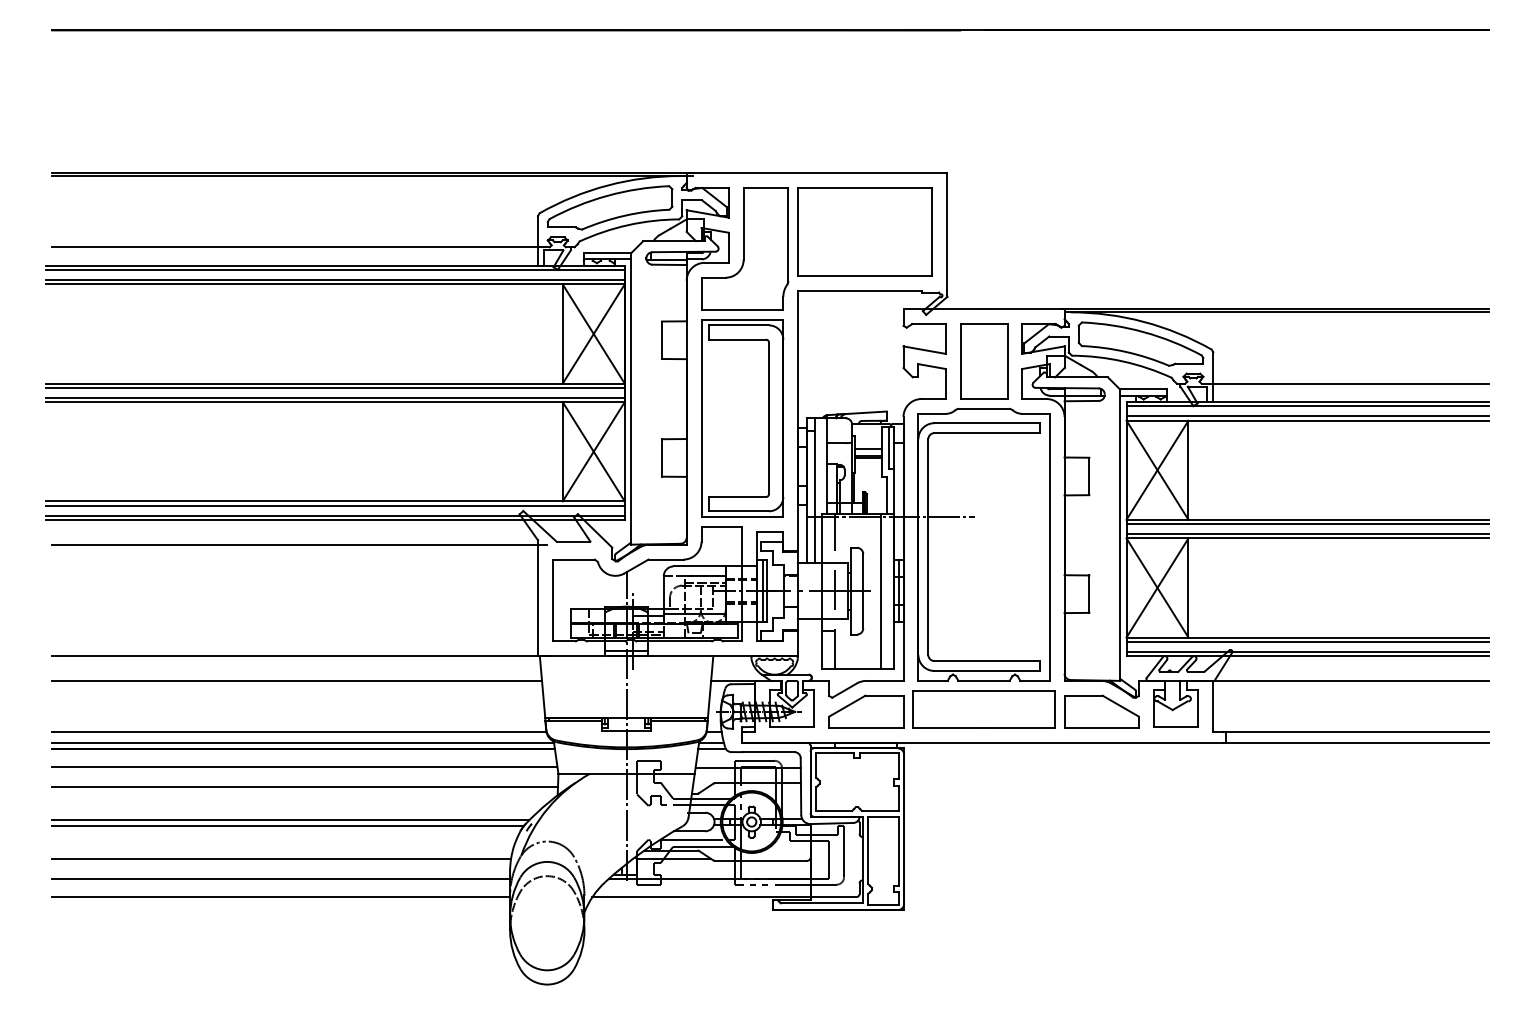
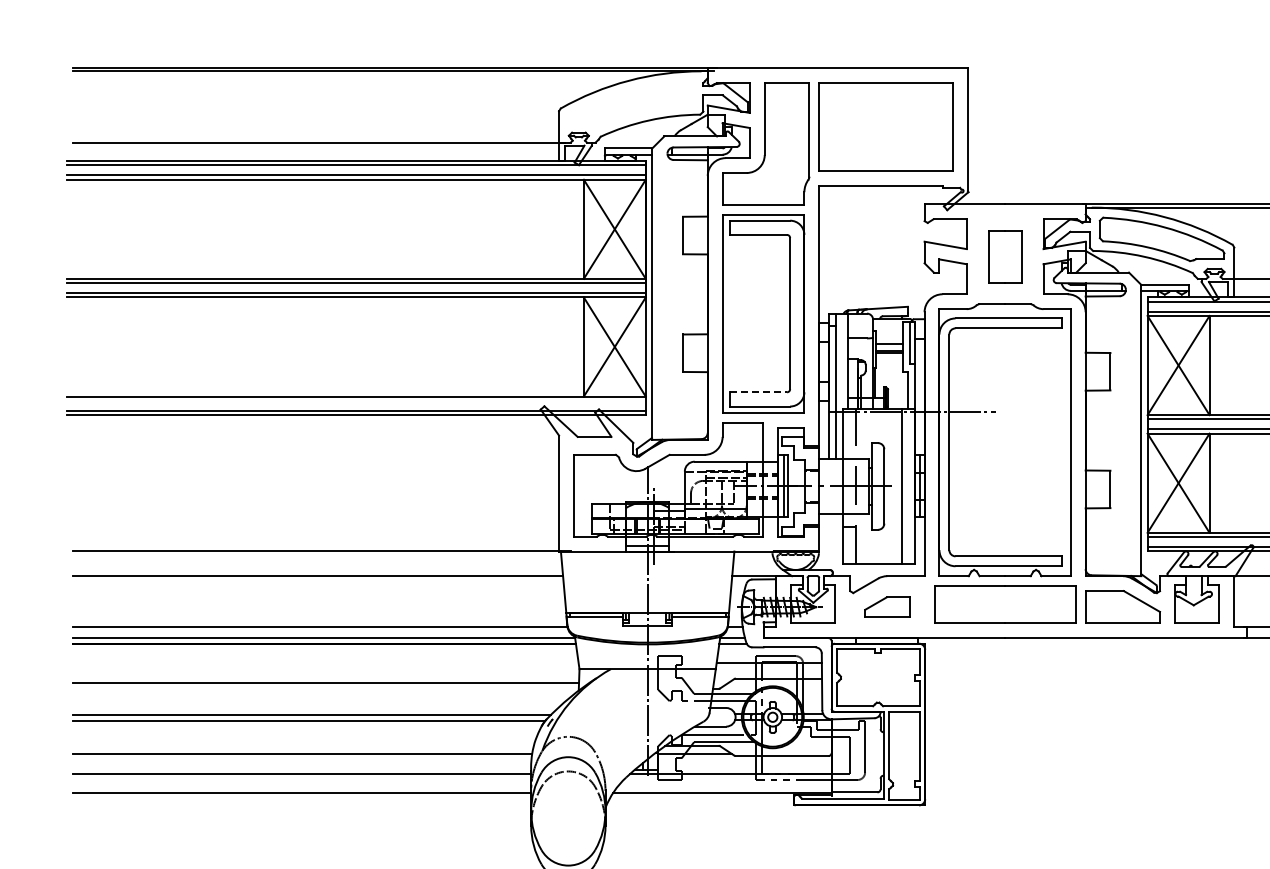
part: (609, 207) -> (630, 102), removed
part: (984, 361) -> (1005, 256), size x0.7
line: (737, 497) -> (758, 392), solid -> dashed
line: (335, 505) -> (356, 400), removed
line: (299, 544) -> (320, 439), removed
part: (866, 711) -> (887, 606), size x0.6
line: (304, 767) -> (325, 662), removed

